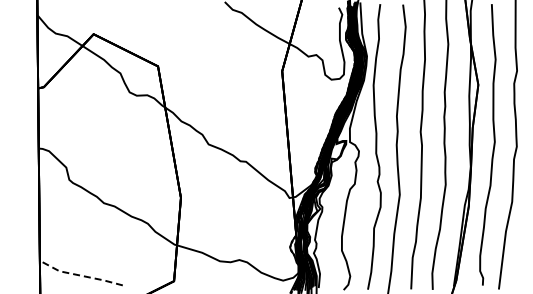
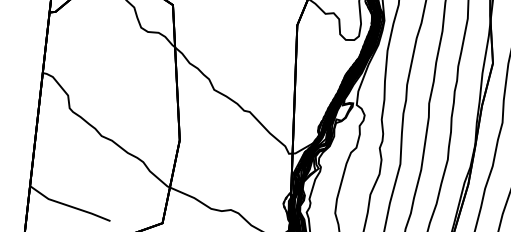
line: (80, 275) -> (69, 205), dashed -> solid

